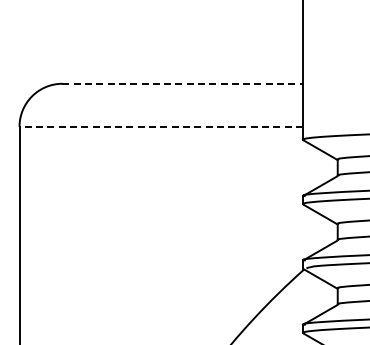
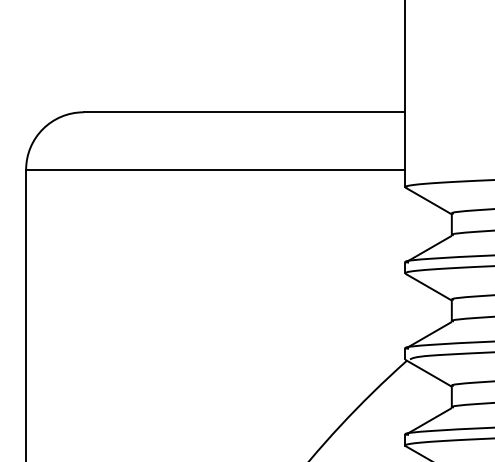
line: (183, 83) -> (245, 111), dashed -> solid
line: (161, 126) -> (216, 169), dashed -> solid

